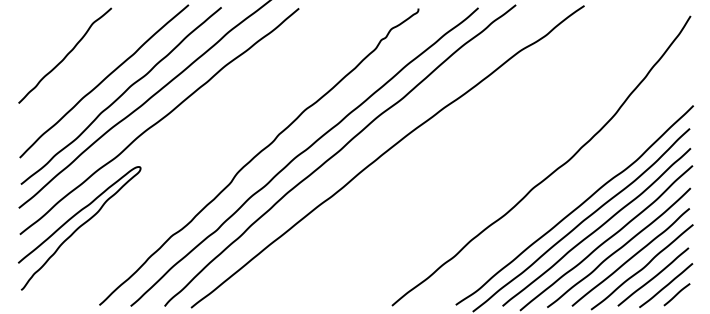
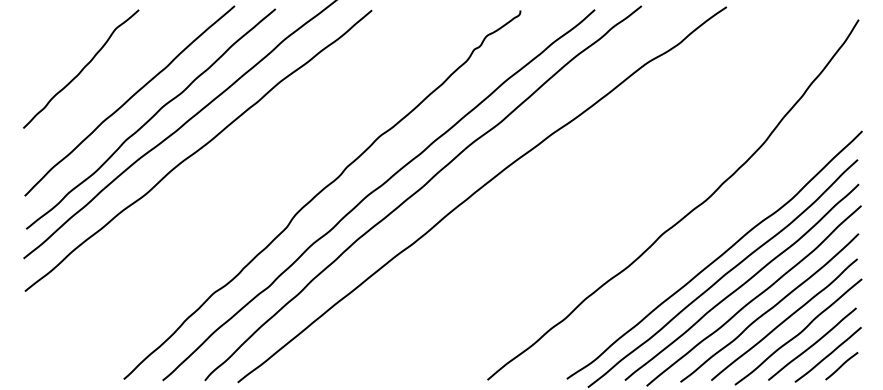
curve: (79, 228) -> (99, 283), removed

